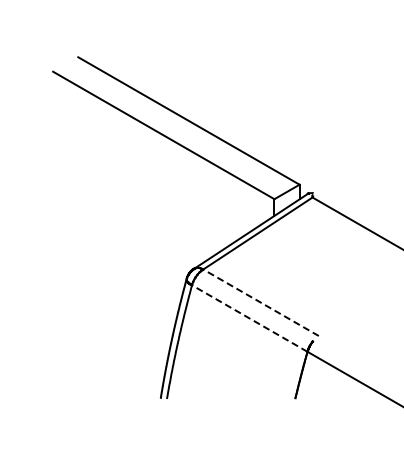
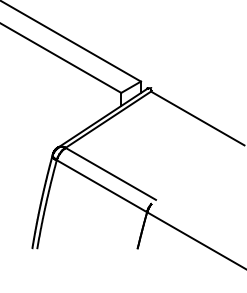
line: (261, 302) -> (111, 173), dashed -> solid
line: (249, 318) -> (101, 186), dashed -> solid

